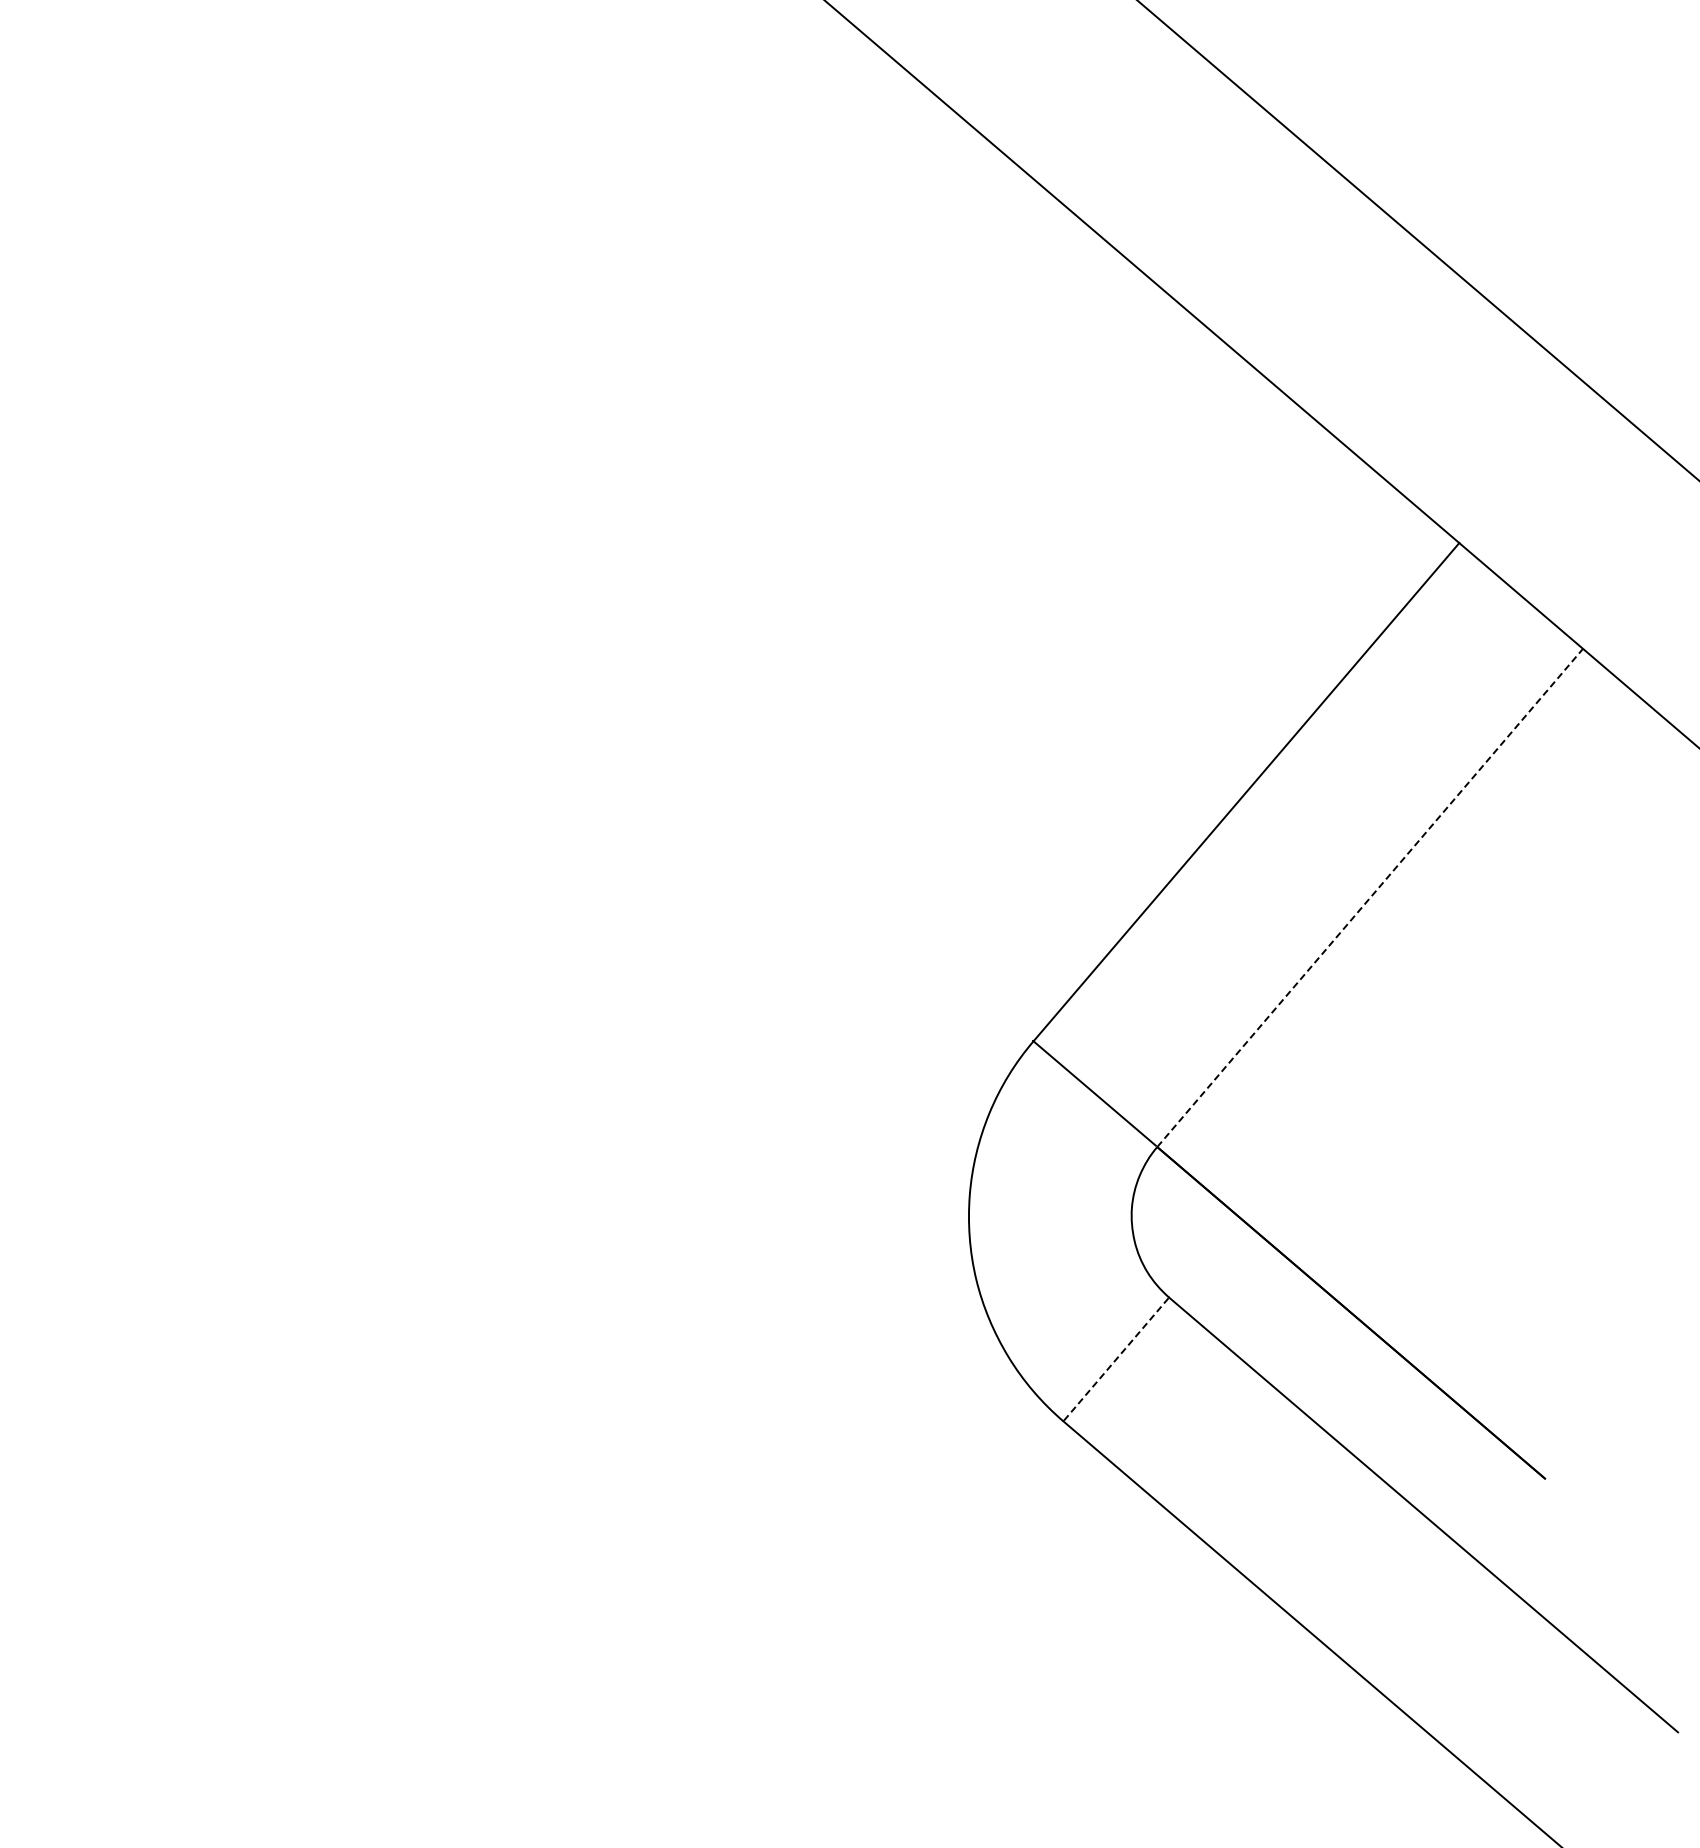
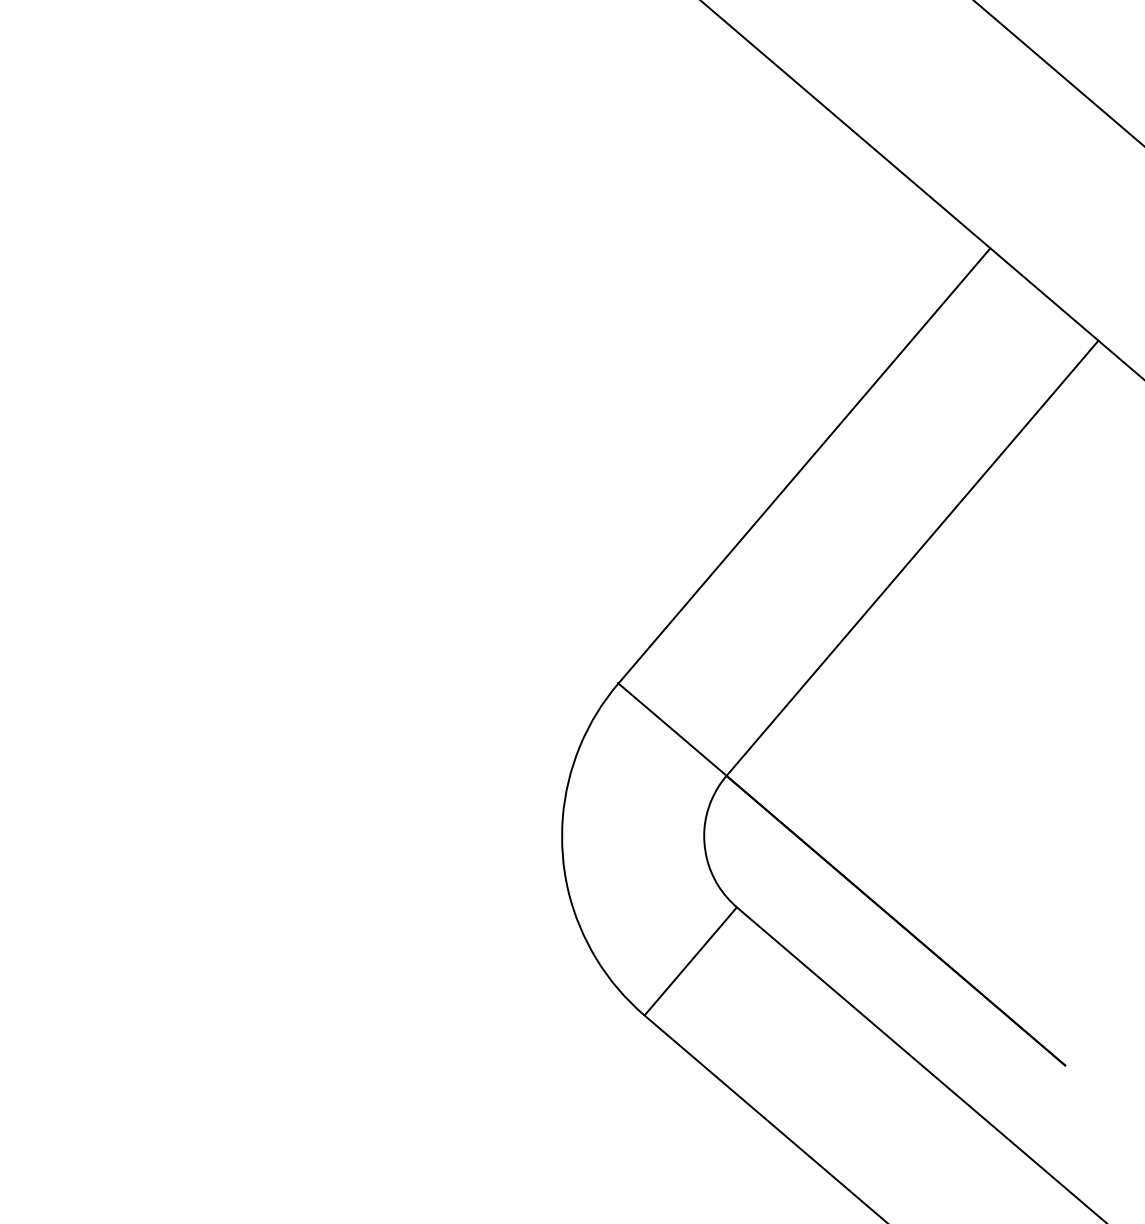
line: (1370, 897) -> (912, 557), dashed -> solid
line: (1116, 1359) -> (690, 961), dashed -> solid

